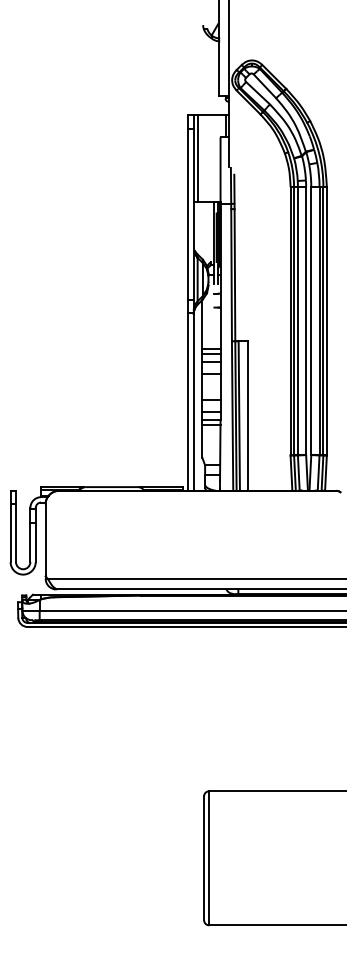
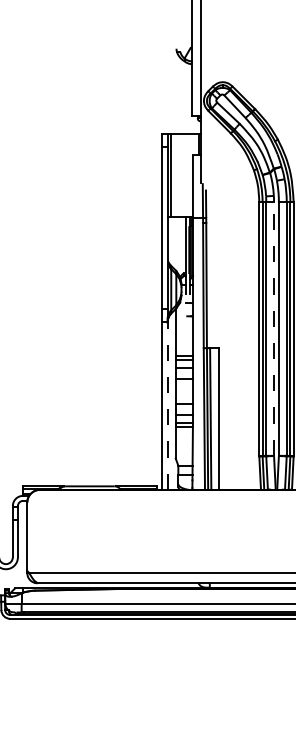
line: (306, 320) -> (274, 328), solid -> dashed
line: (193, 401) -> (167, 405), solid -> dashed

